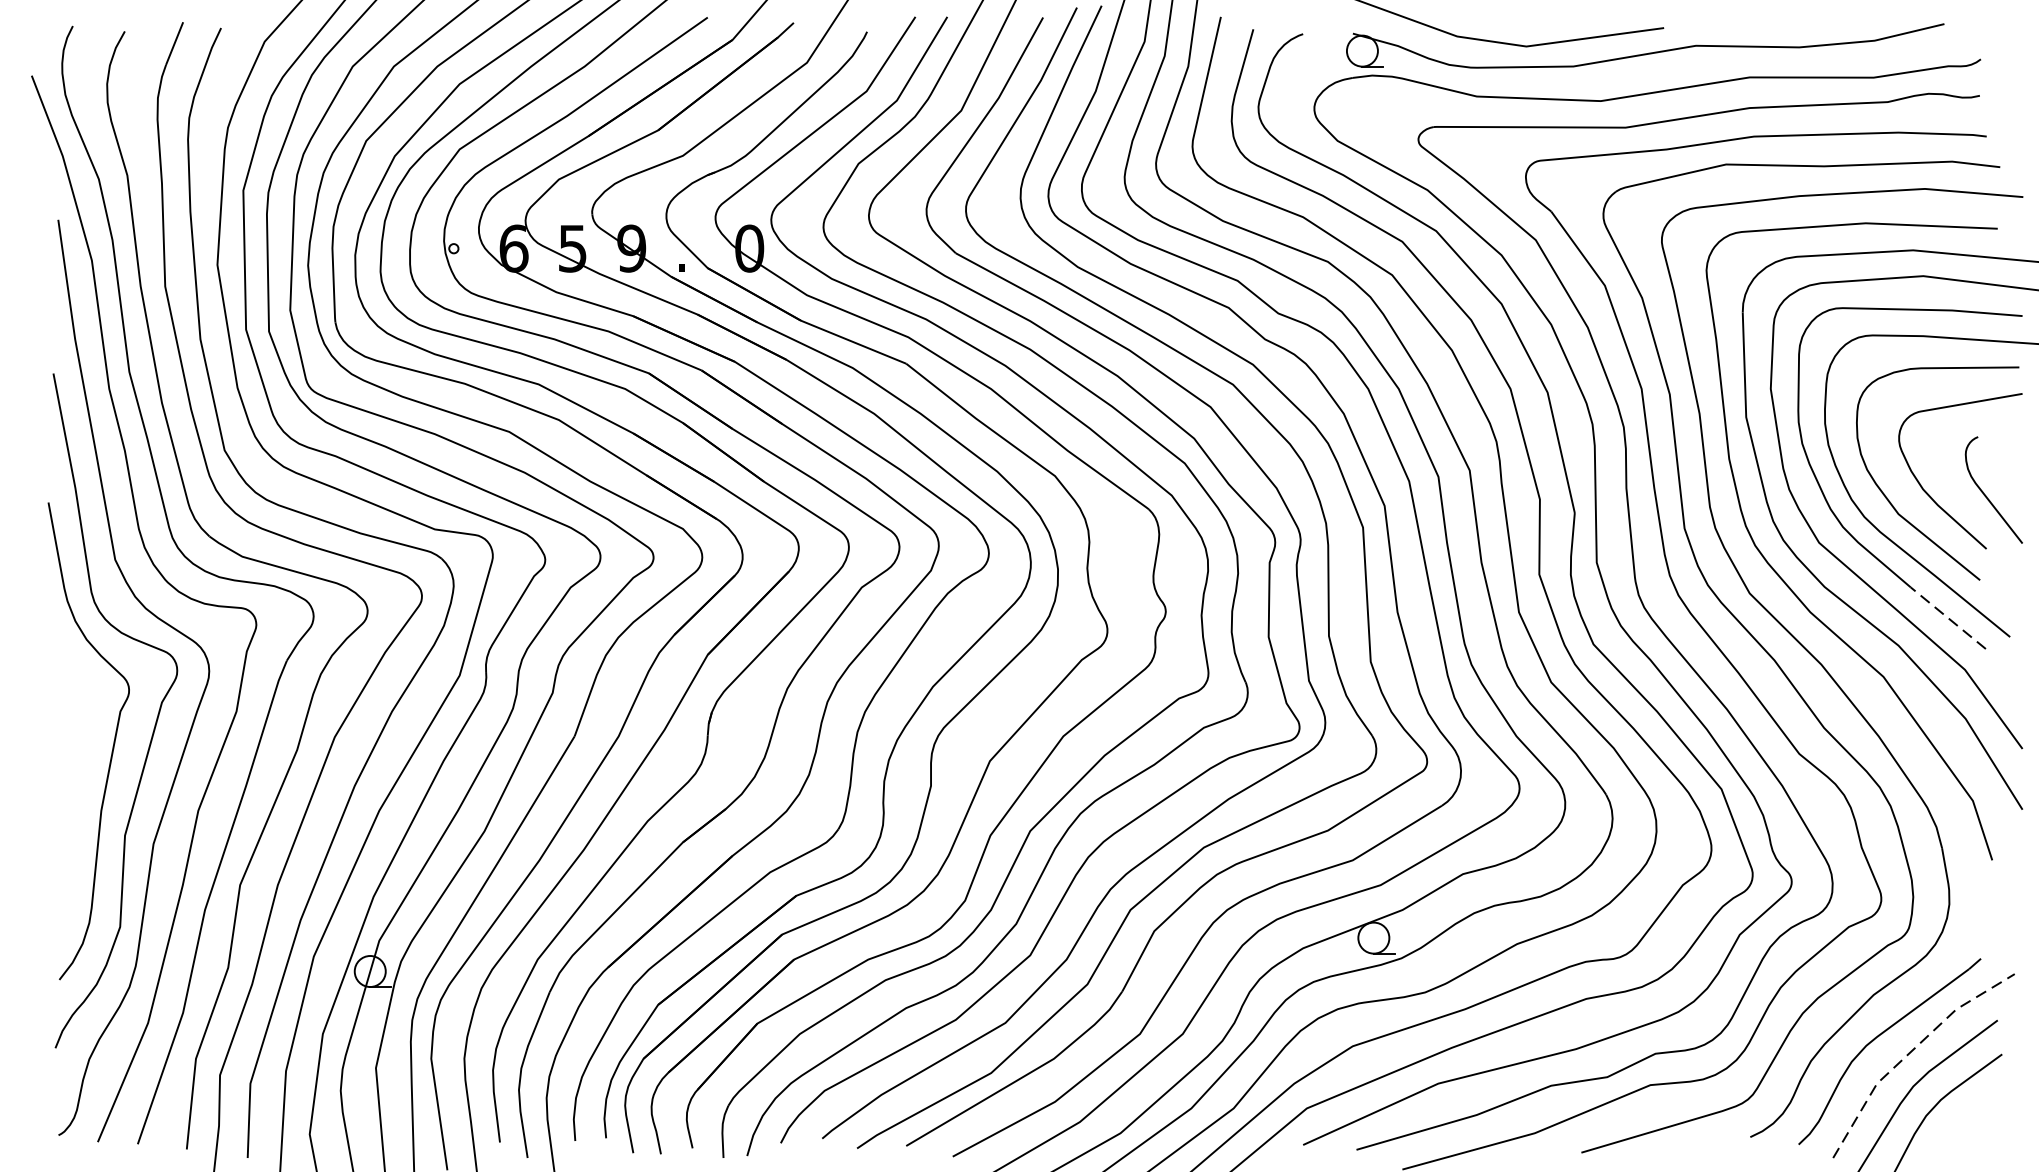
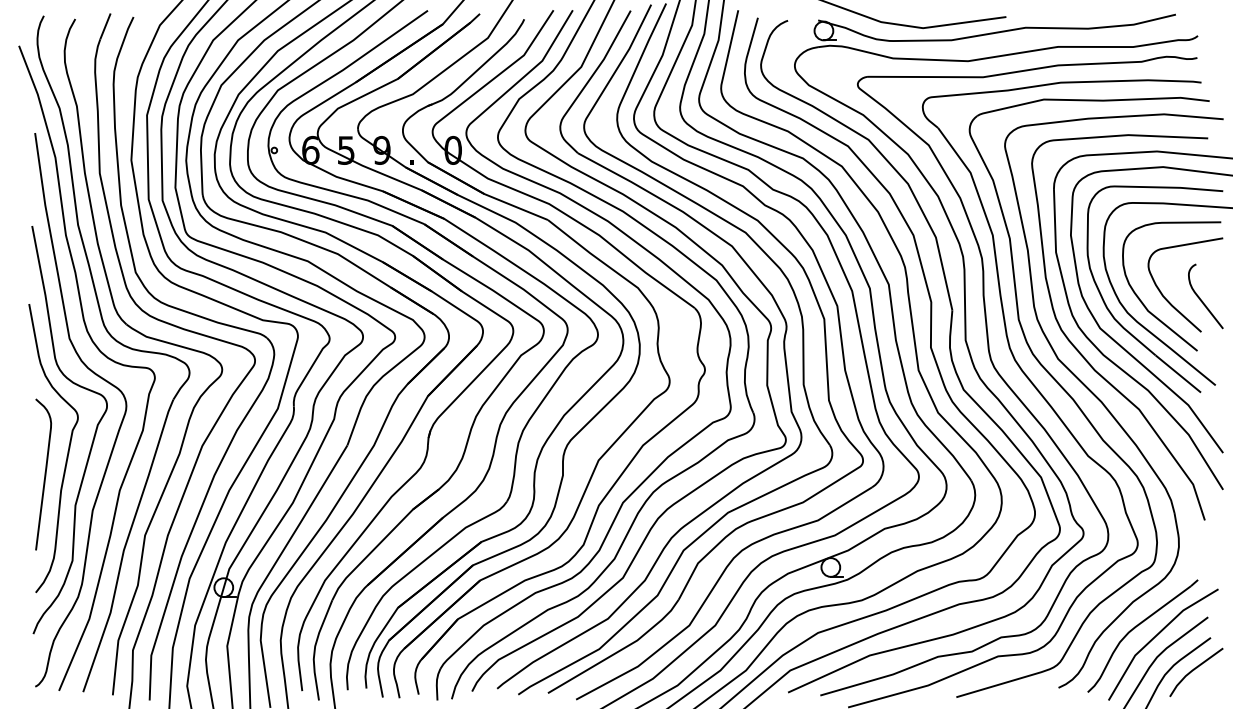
line: (1947, 617) -> (1177, 373), dashed -> solid
curve: (73, 784) -> (44, 474), added
line: (1910, 1052) -> (1155, 636), dashed -> solid
line: (1975, 1108) -> (1194, 670), added

